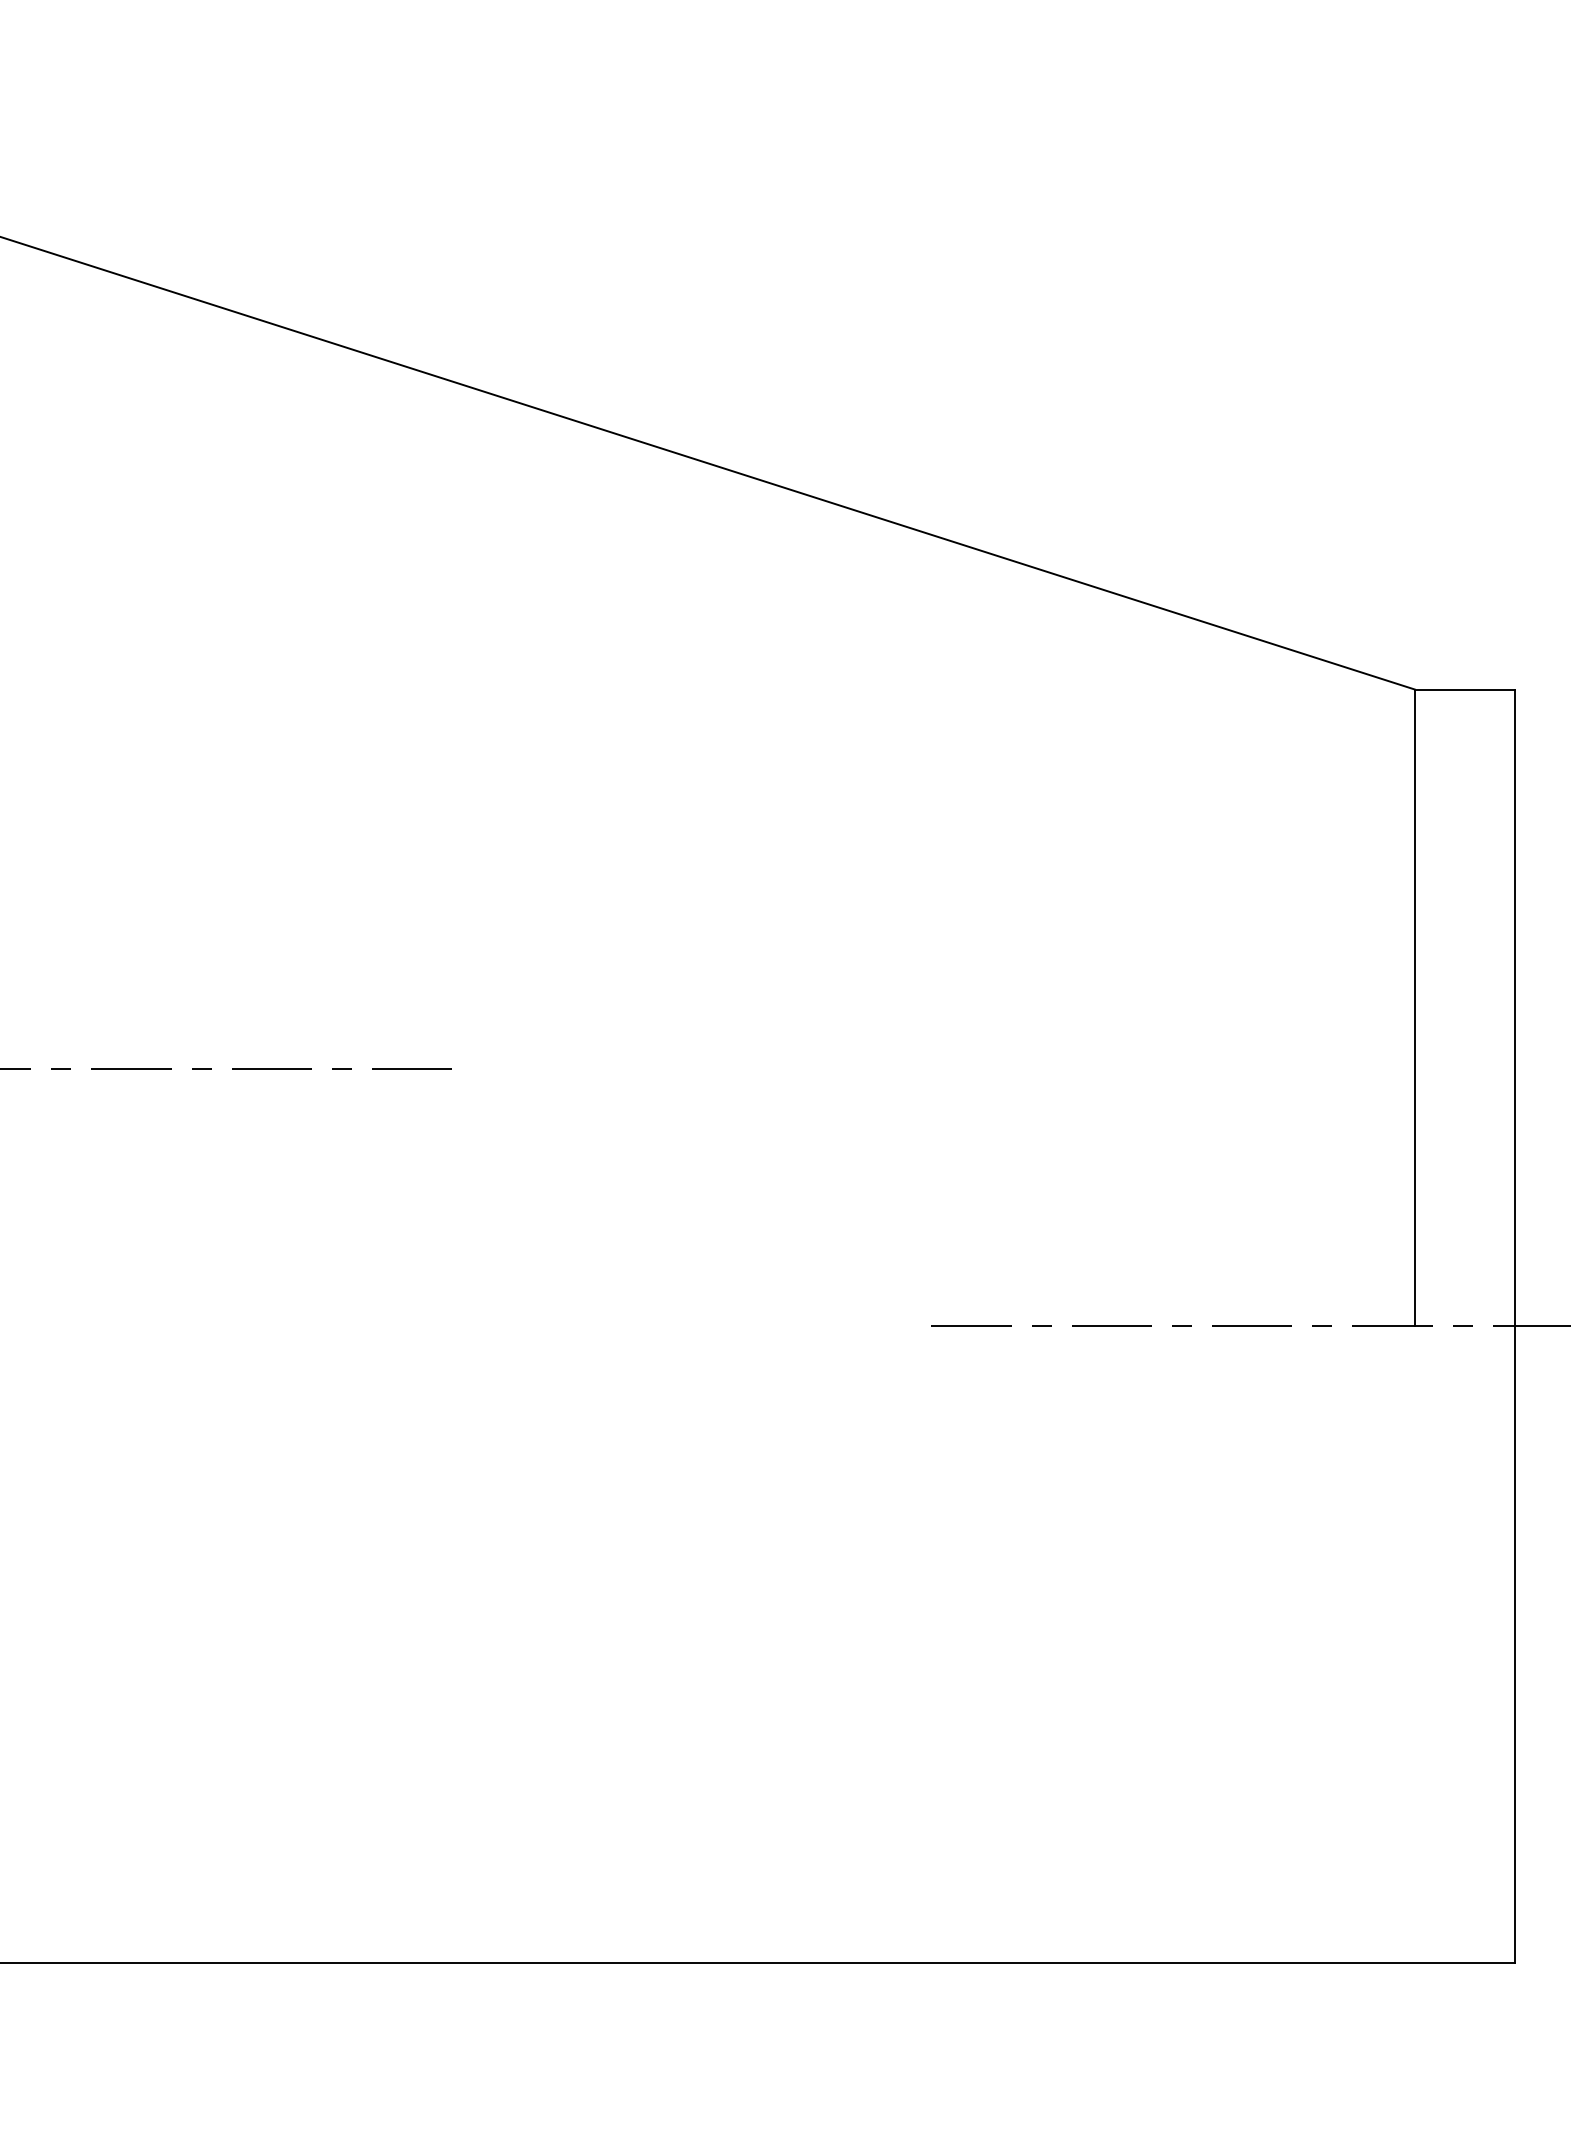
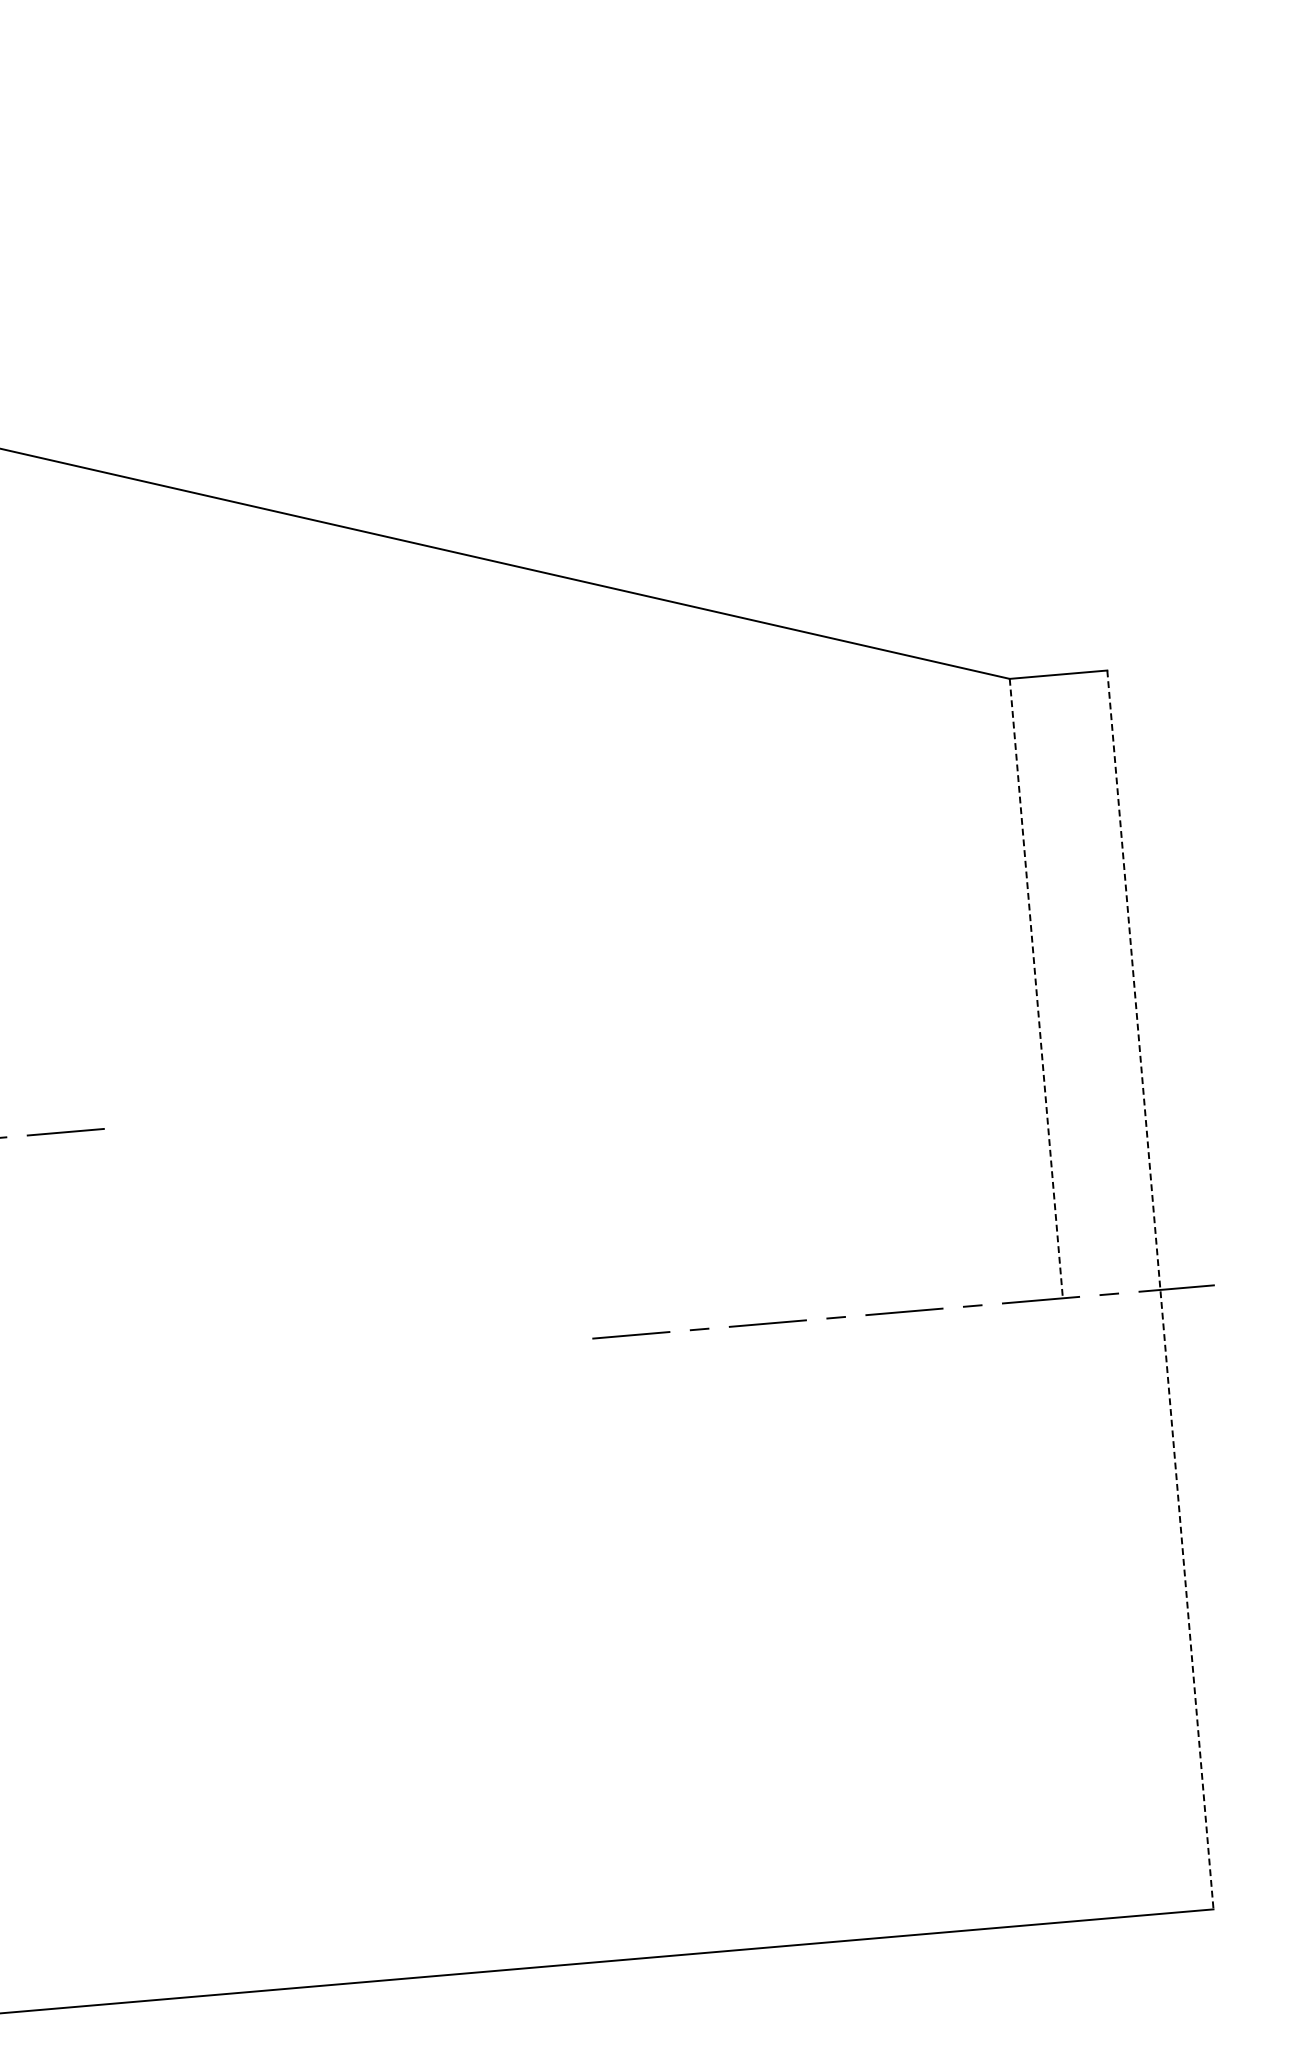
line: (1414, 1008) -> (1035, 989), solid -> dashed
line: (1515, 1326) -> (1160, 1290), solid -> dashed

